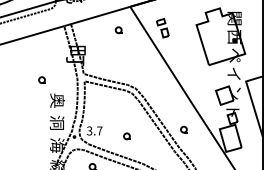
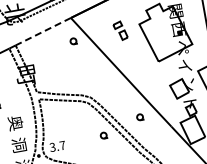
line: (100, 15) -> (43, 31), solid -> dashed
part: (162, 28) -> (120, 31), moved
part: (118, 30) -> (73, 41), moved
part: (183, 129) -> (139, 117), moved
part: (126, 136) -> (103, 135), moved

